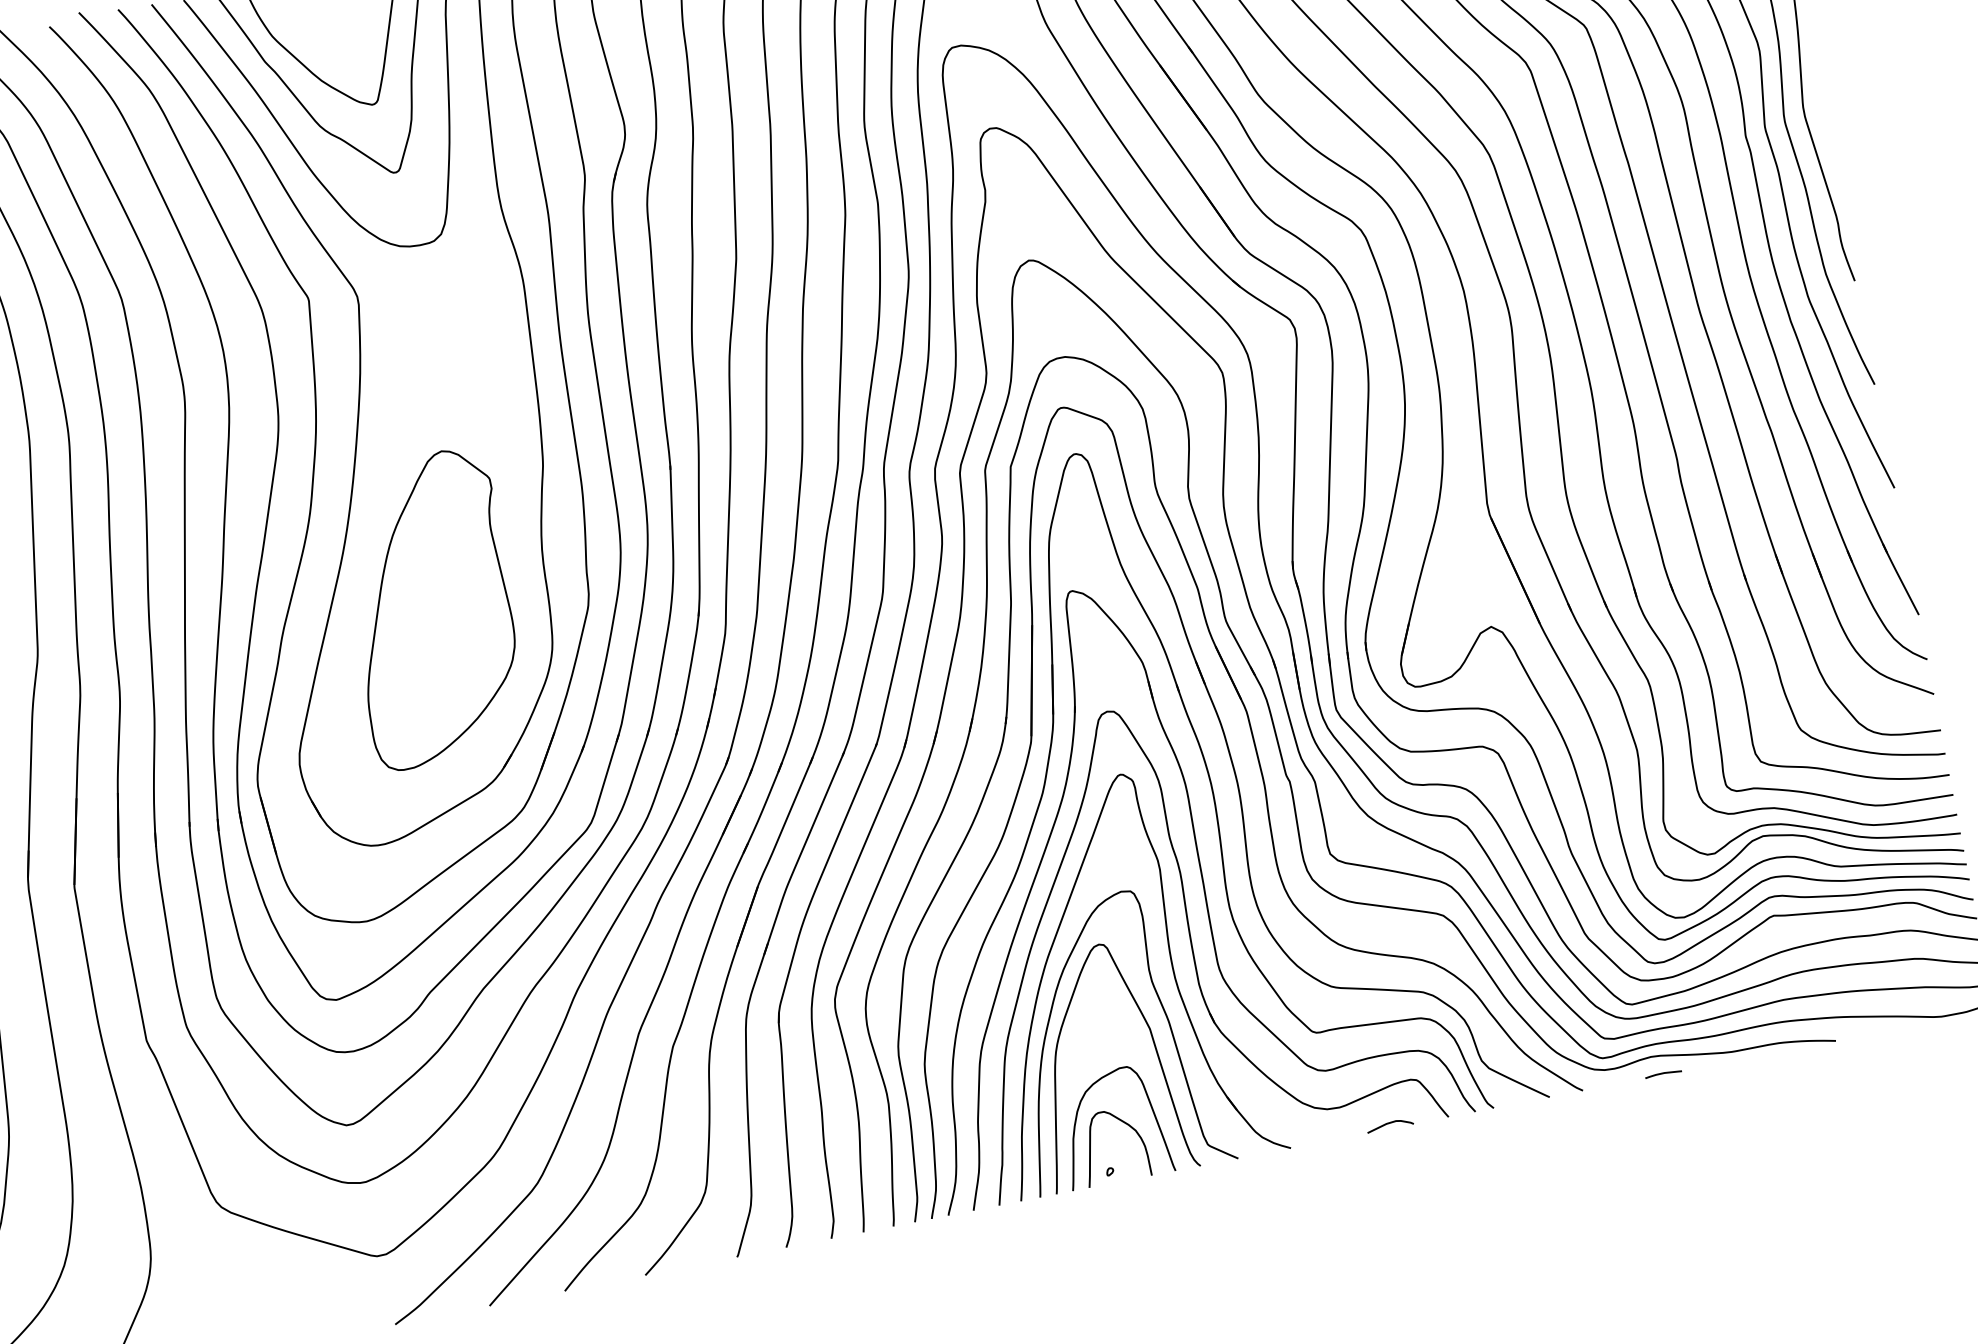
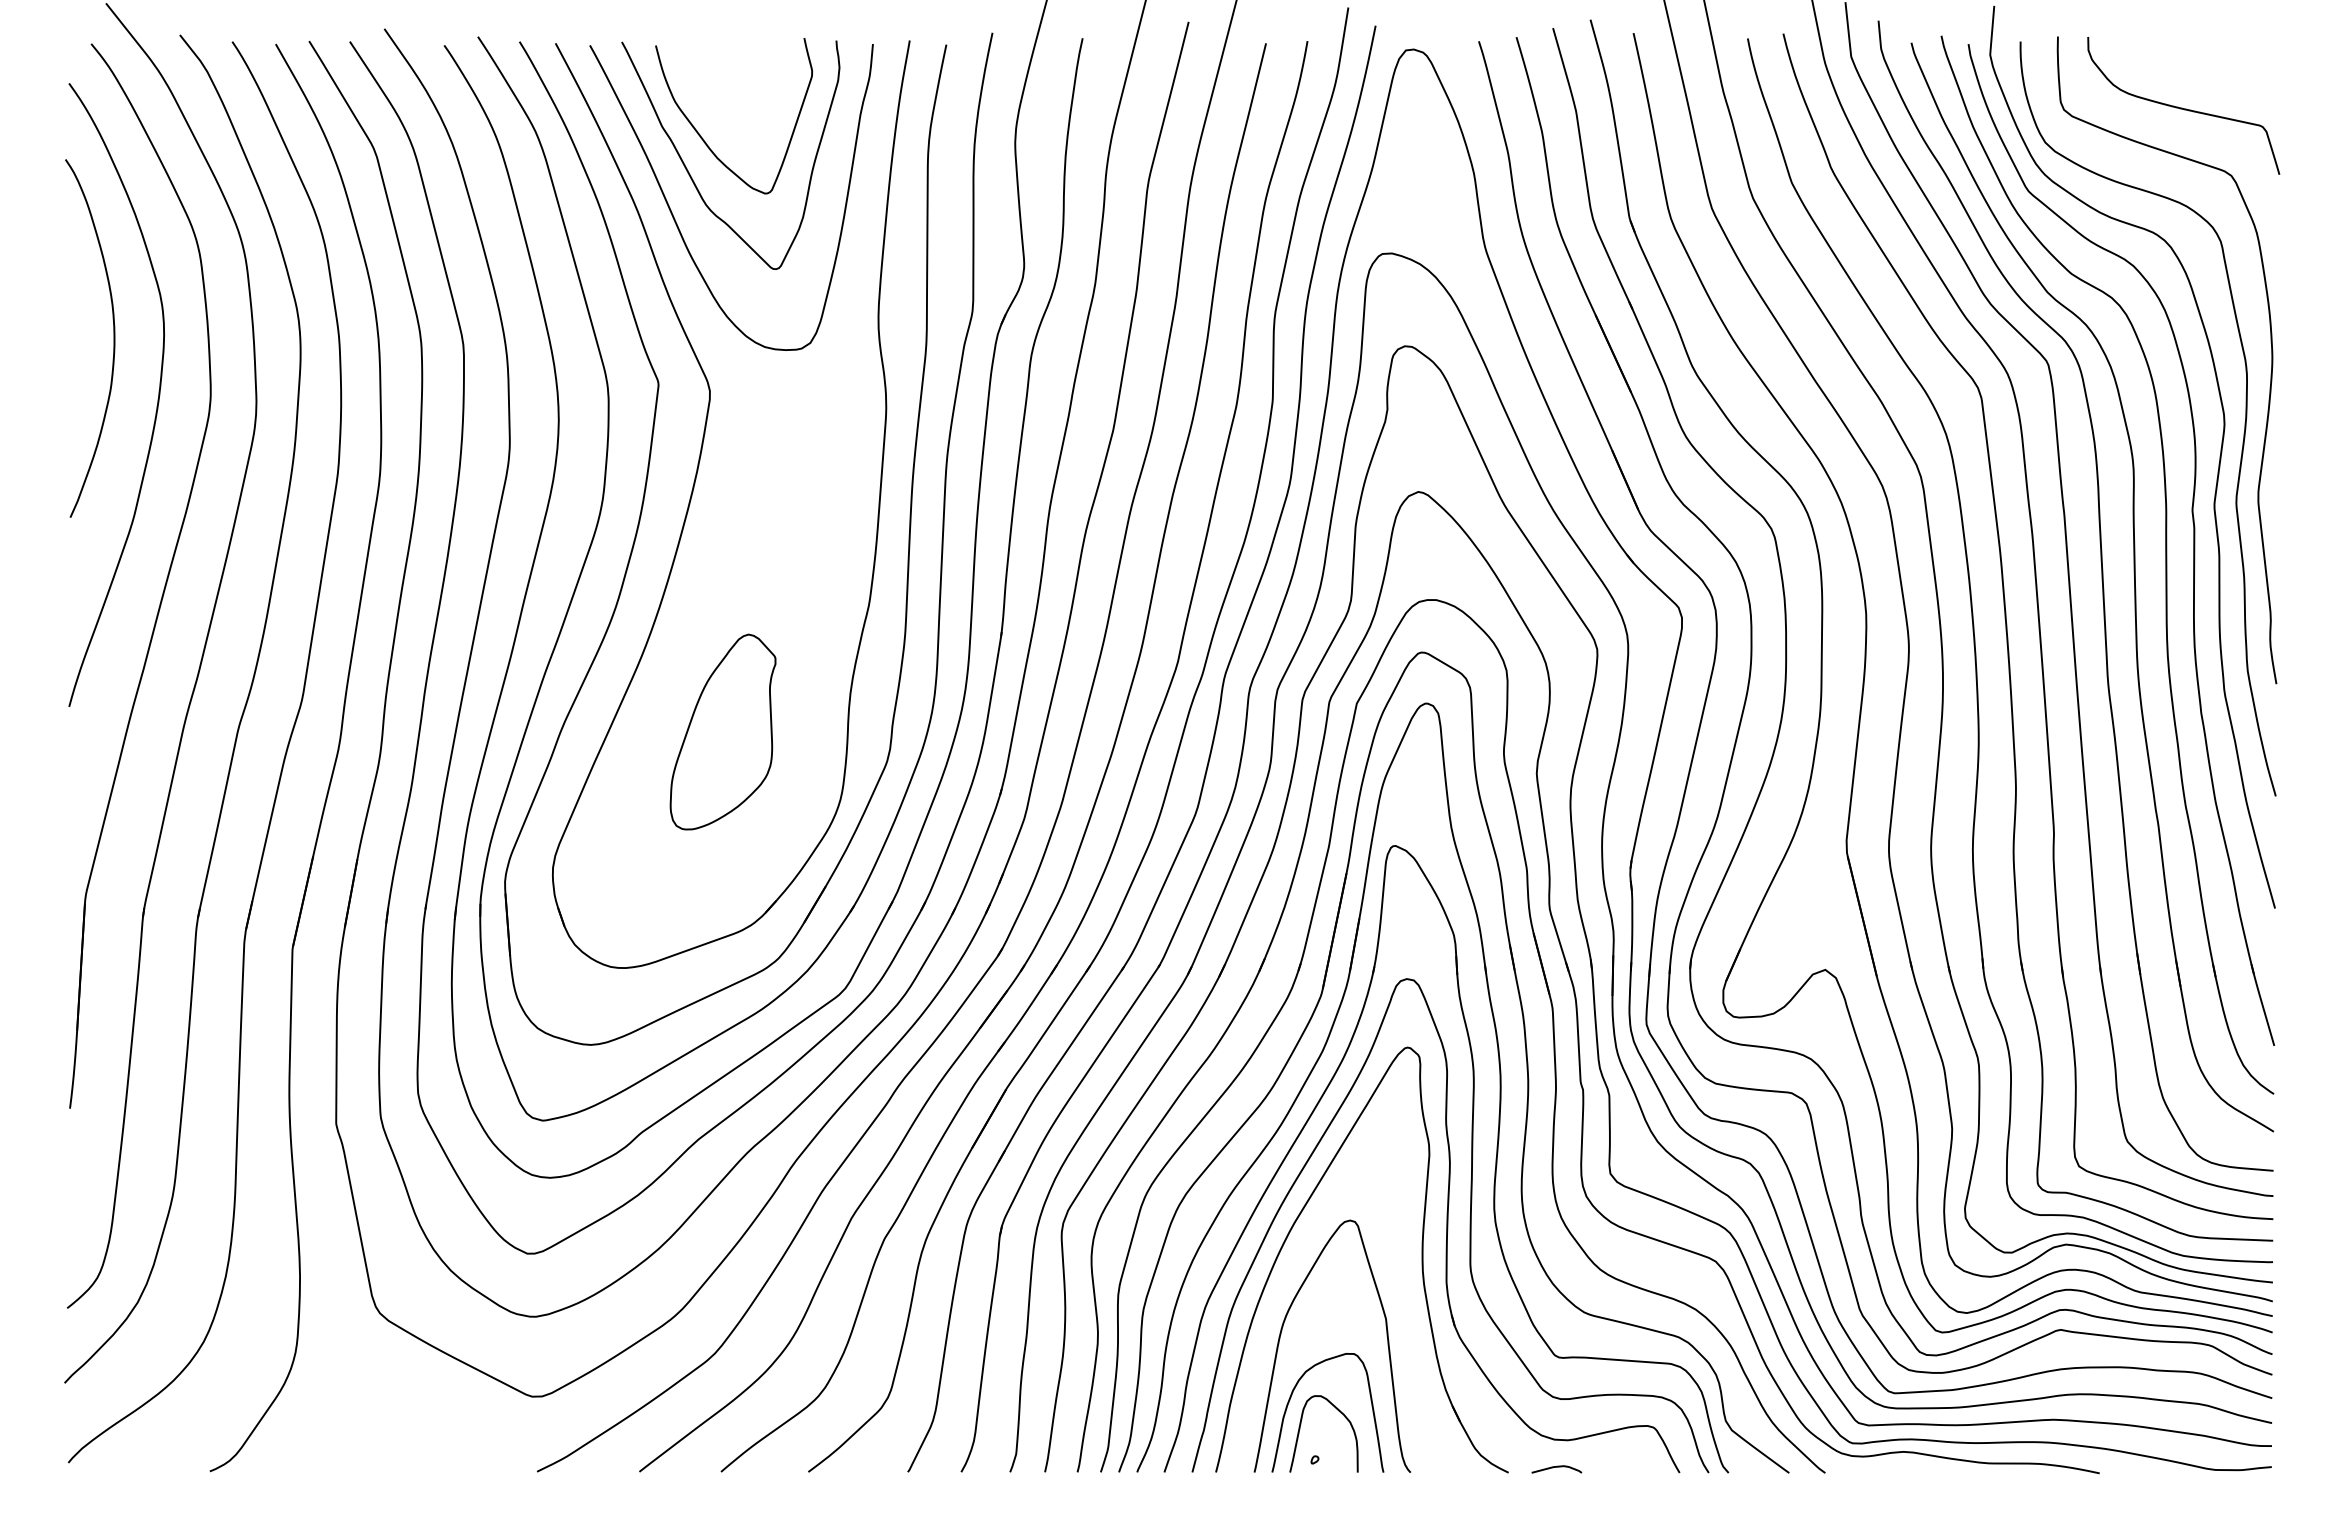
part: (431, 608) -> (722, 731), size x0.6
curve: (1164, 1014) -> (1404, 1307), removed
line: (1663, 1073) -> (1912, 1471), removed
curve: (1389, 1123) -> (1556, 1467), moved

